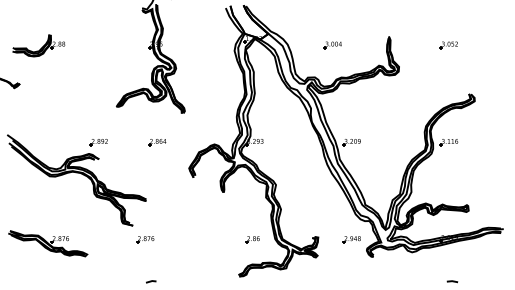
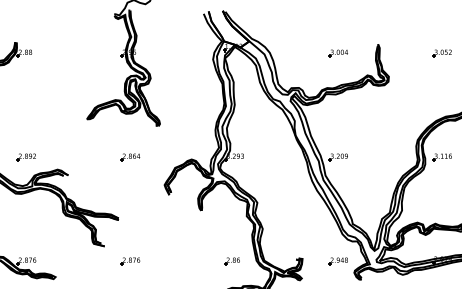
part: (332, 45) -> (338, 53), moved
part: (98, 142) -> (26, 157), moved
part: (145, 239) -> (130, 261), moved

